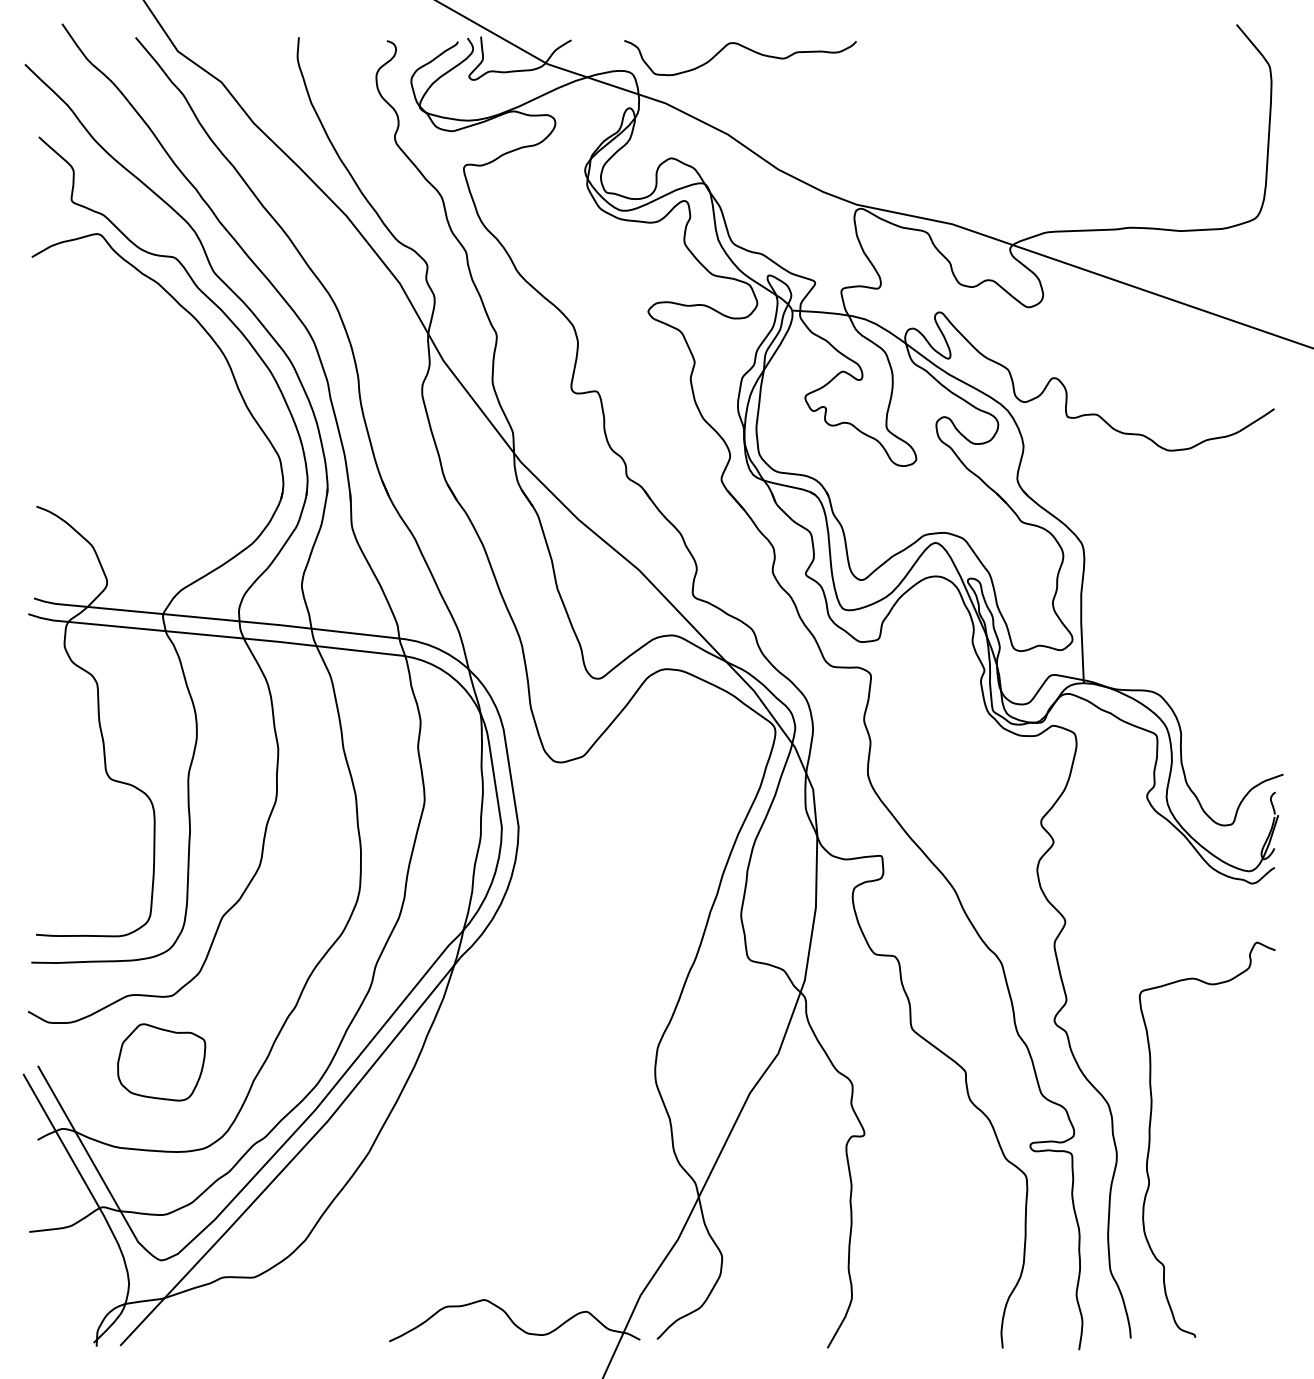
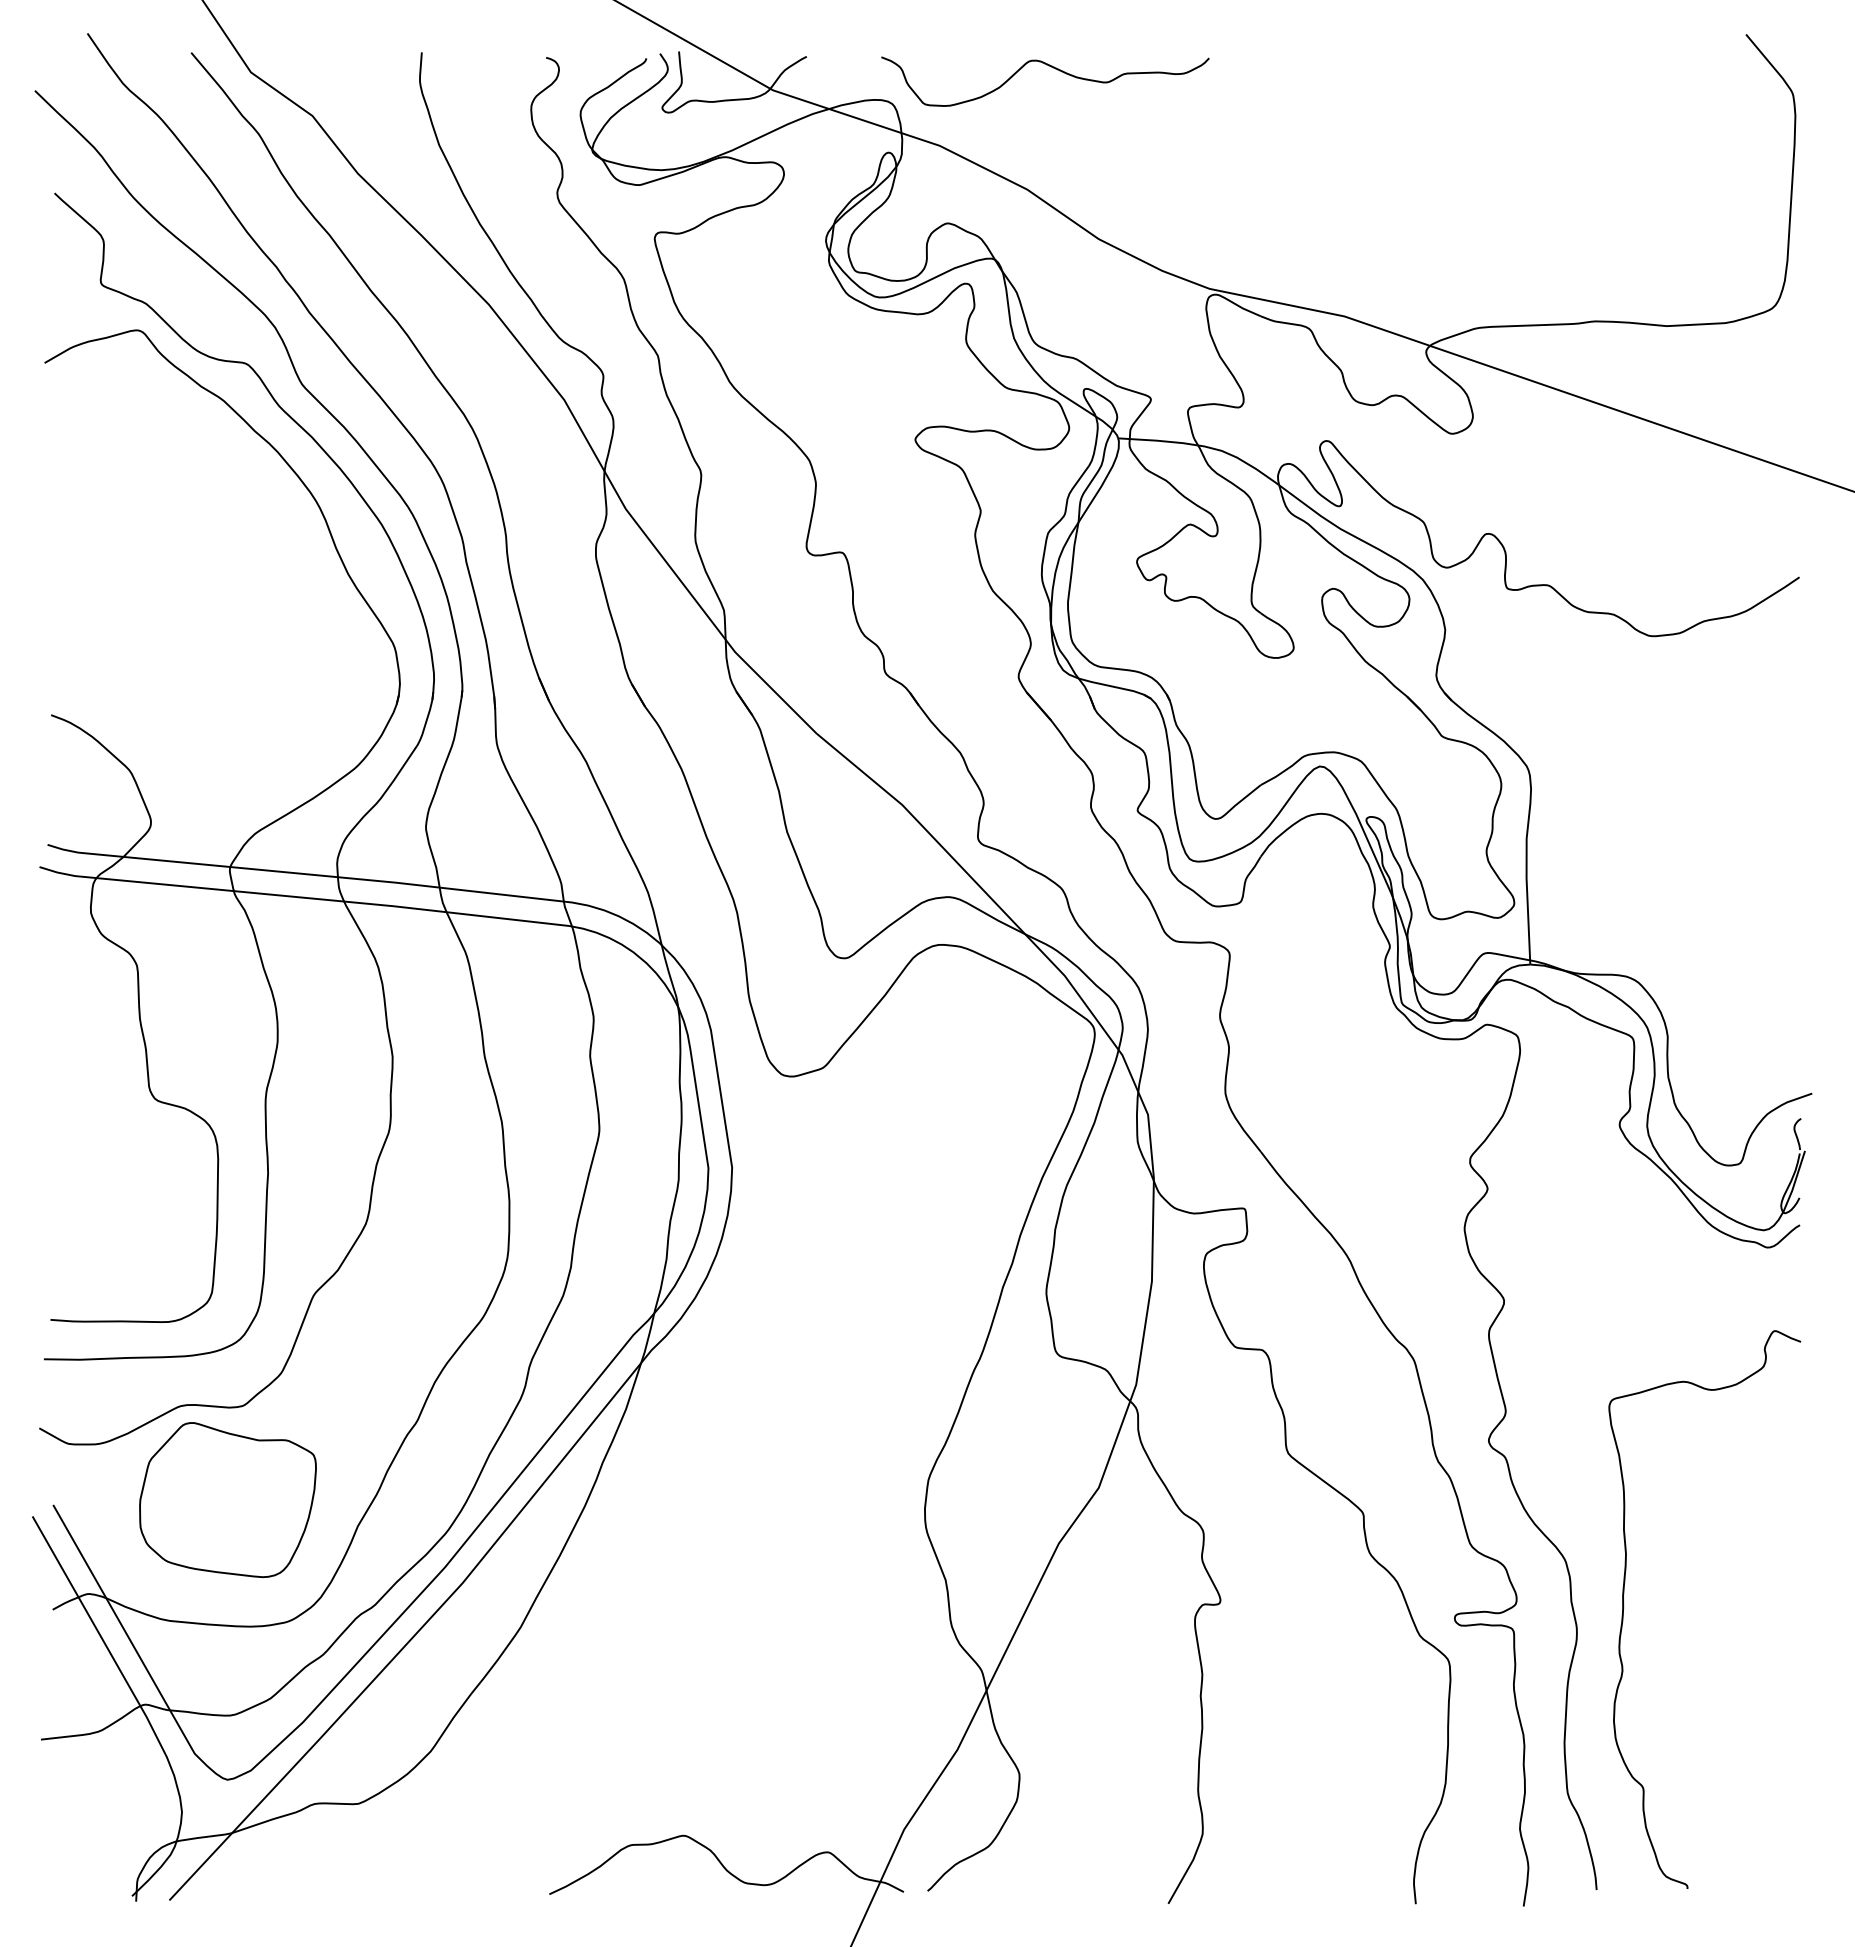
part: (161, 1062) -> (227, 1500), size x1.43

